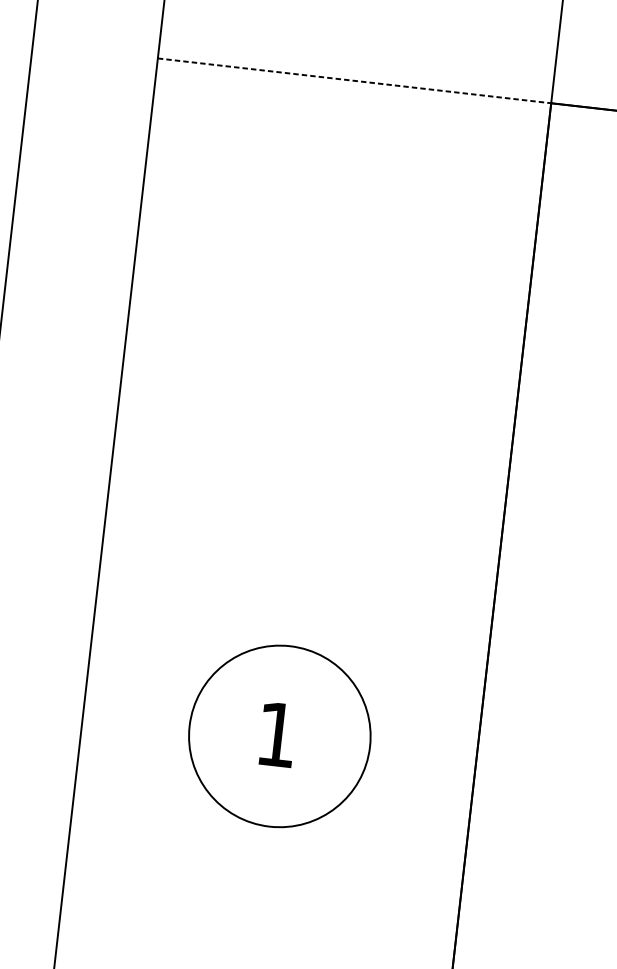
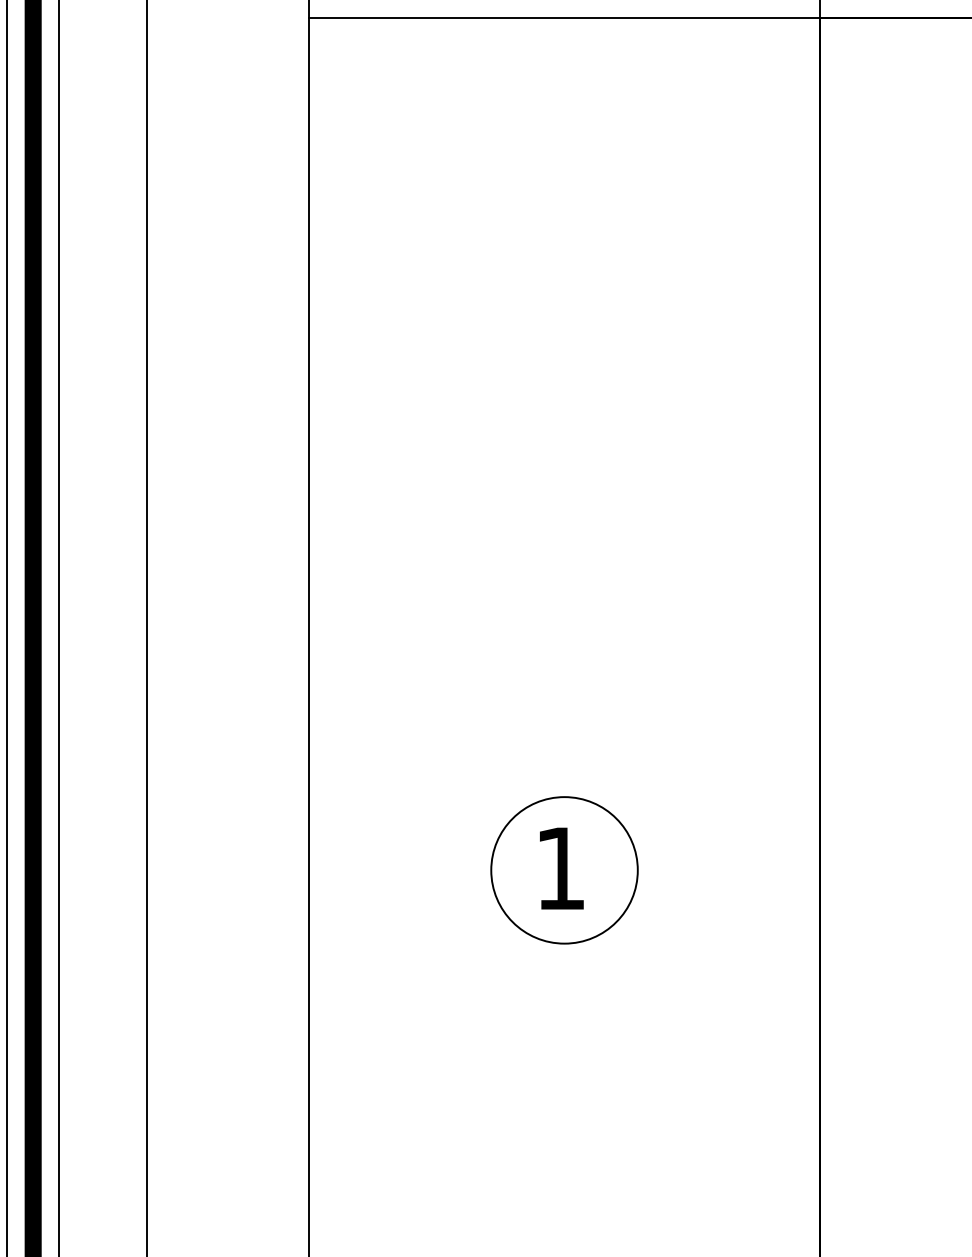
line: (354, 80) -> (564, 18), dashed -> solid
circle: (279, 736) -> (564, 870), size x0.62

